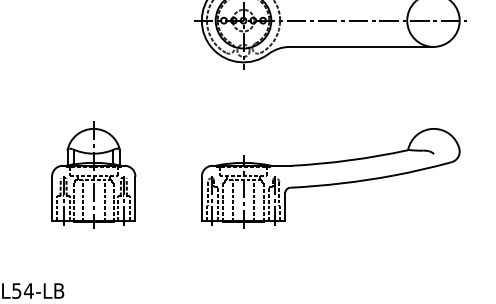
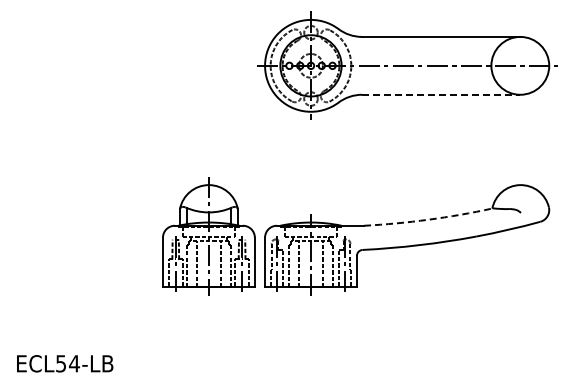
line: (361, 46) -> (441, 94), solid -> dashed
arc: (350, 160) -> (428, 219), solid -> dashed
part: (93, 175) -> (208, 236), moved

